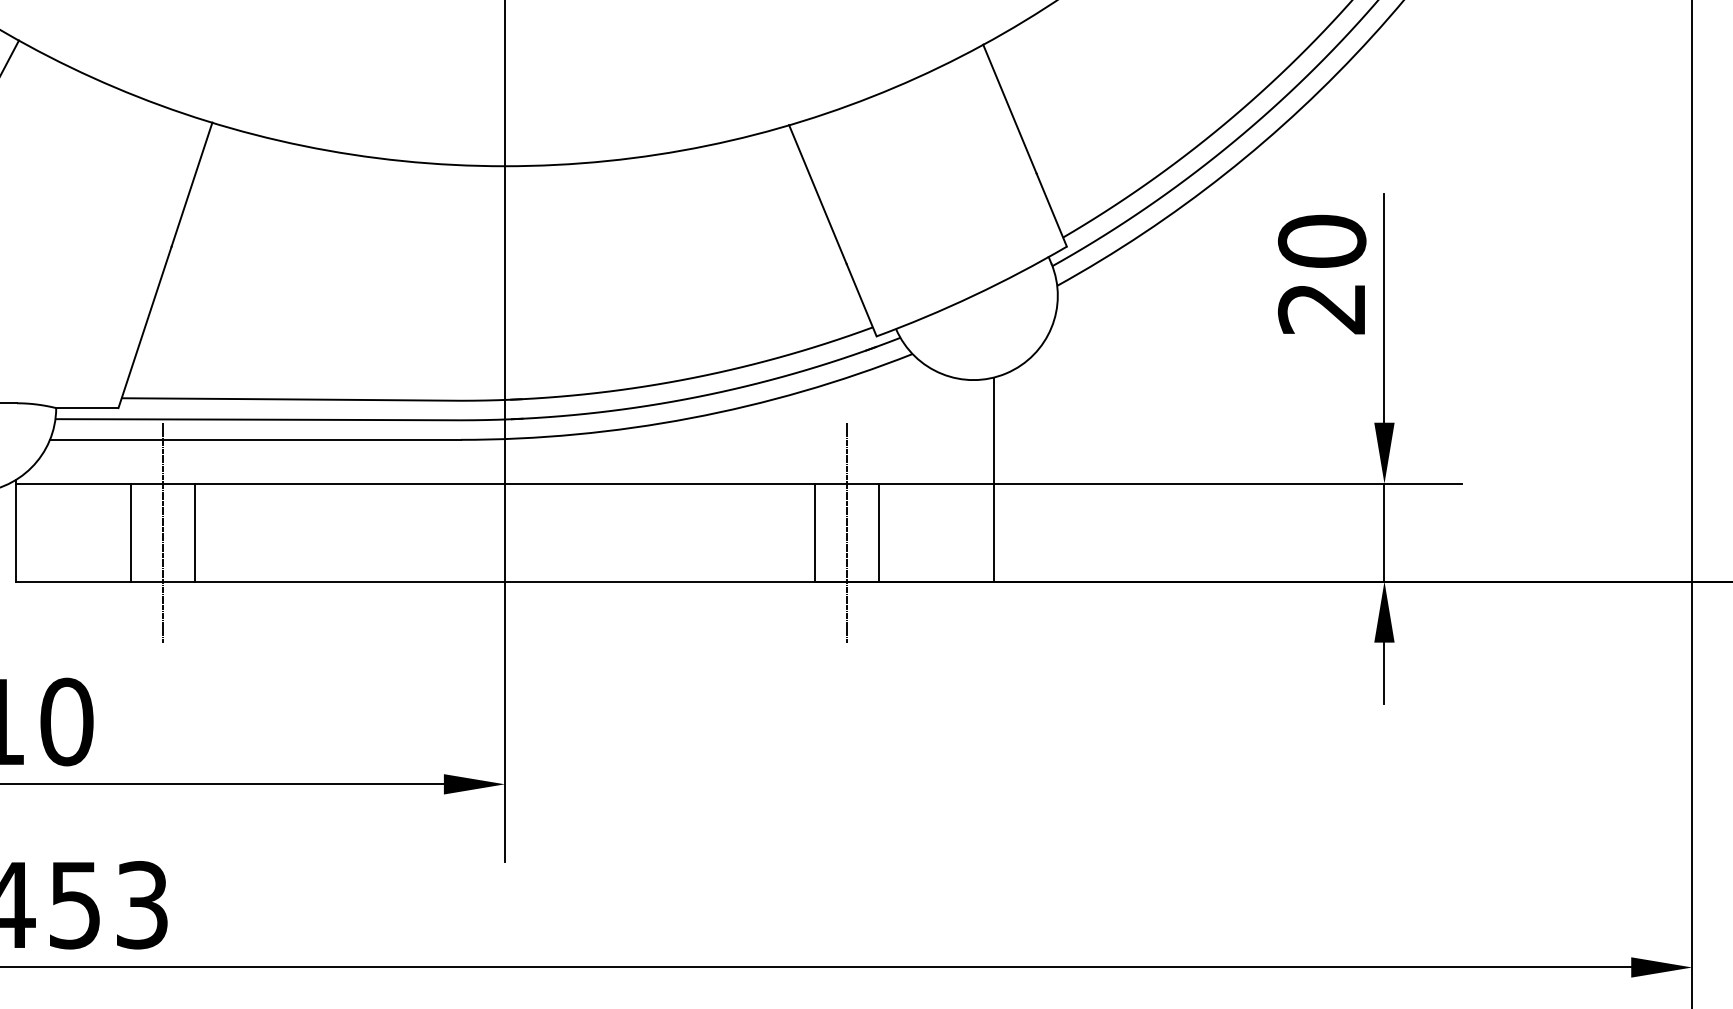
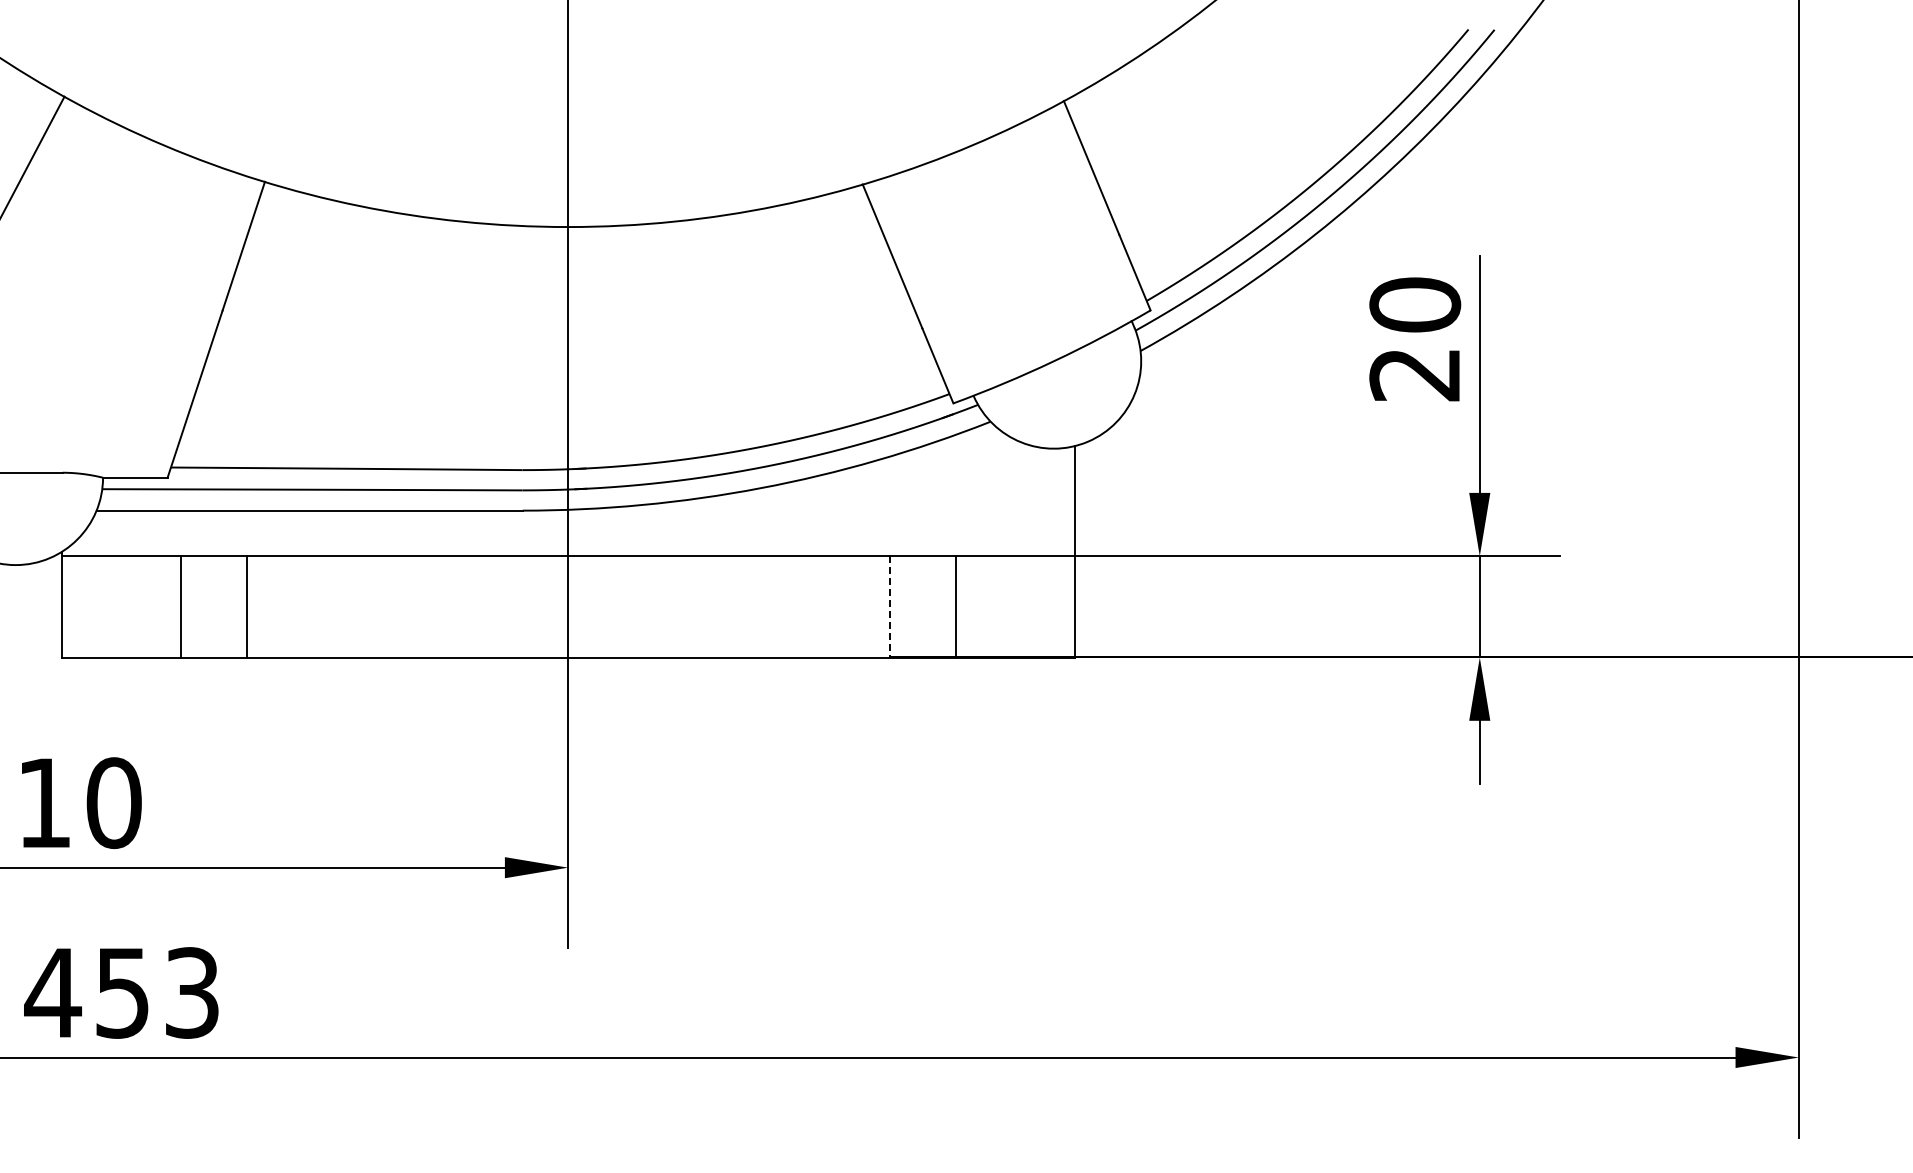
line: (162, 532) -> (213, 606), removed
line: (814, 532) -> (889, 606), solid -> dashed
line: (846, 532) -> (922, 606), removed

